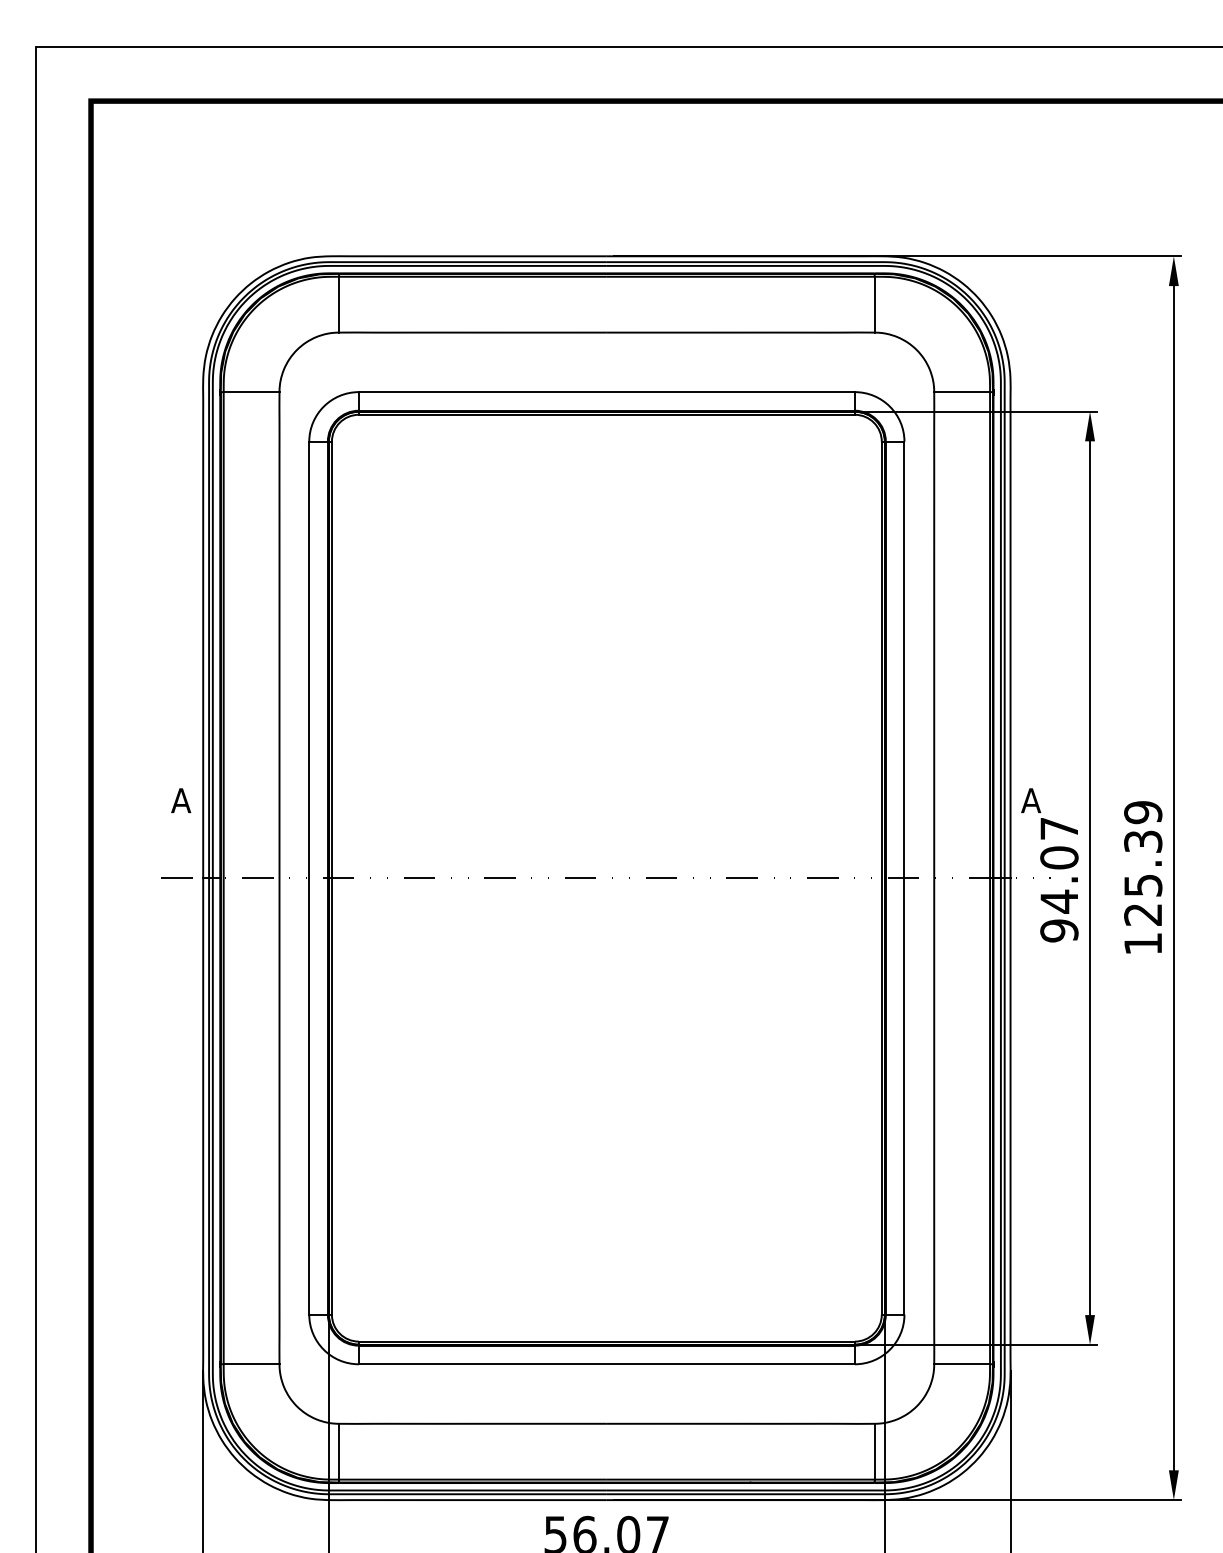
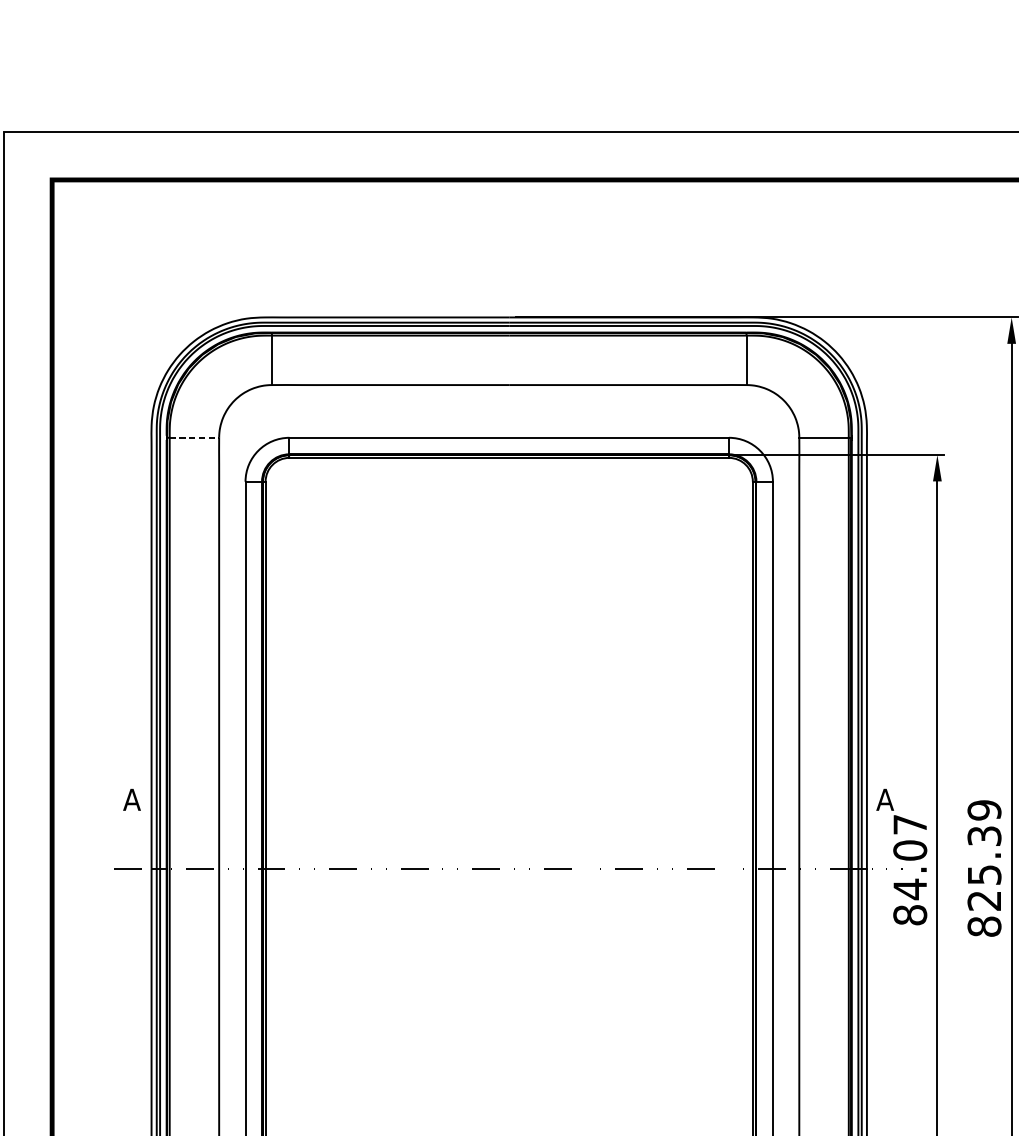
line: (251, 392) -> (194, 438), solid -> dashed
text: (1059, 930) -> (910, 914), 94.07 -> 84.07
text: (1143, 943) -> (984, 926), 125.39 -> 825.39

